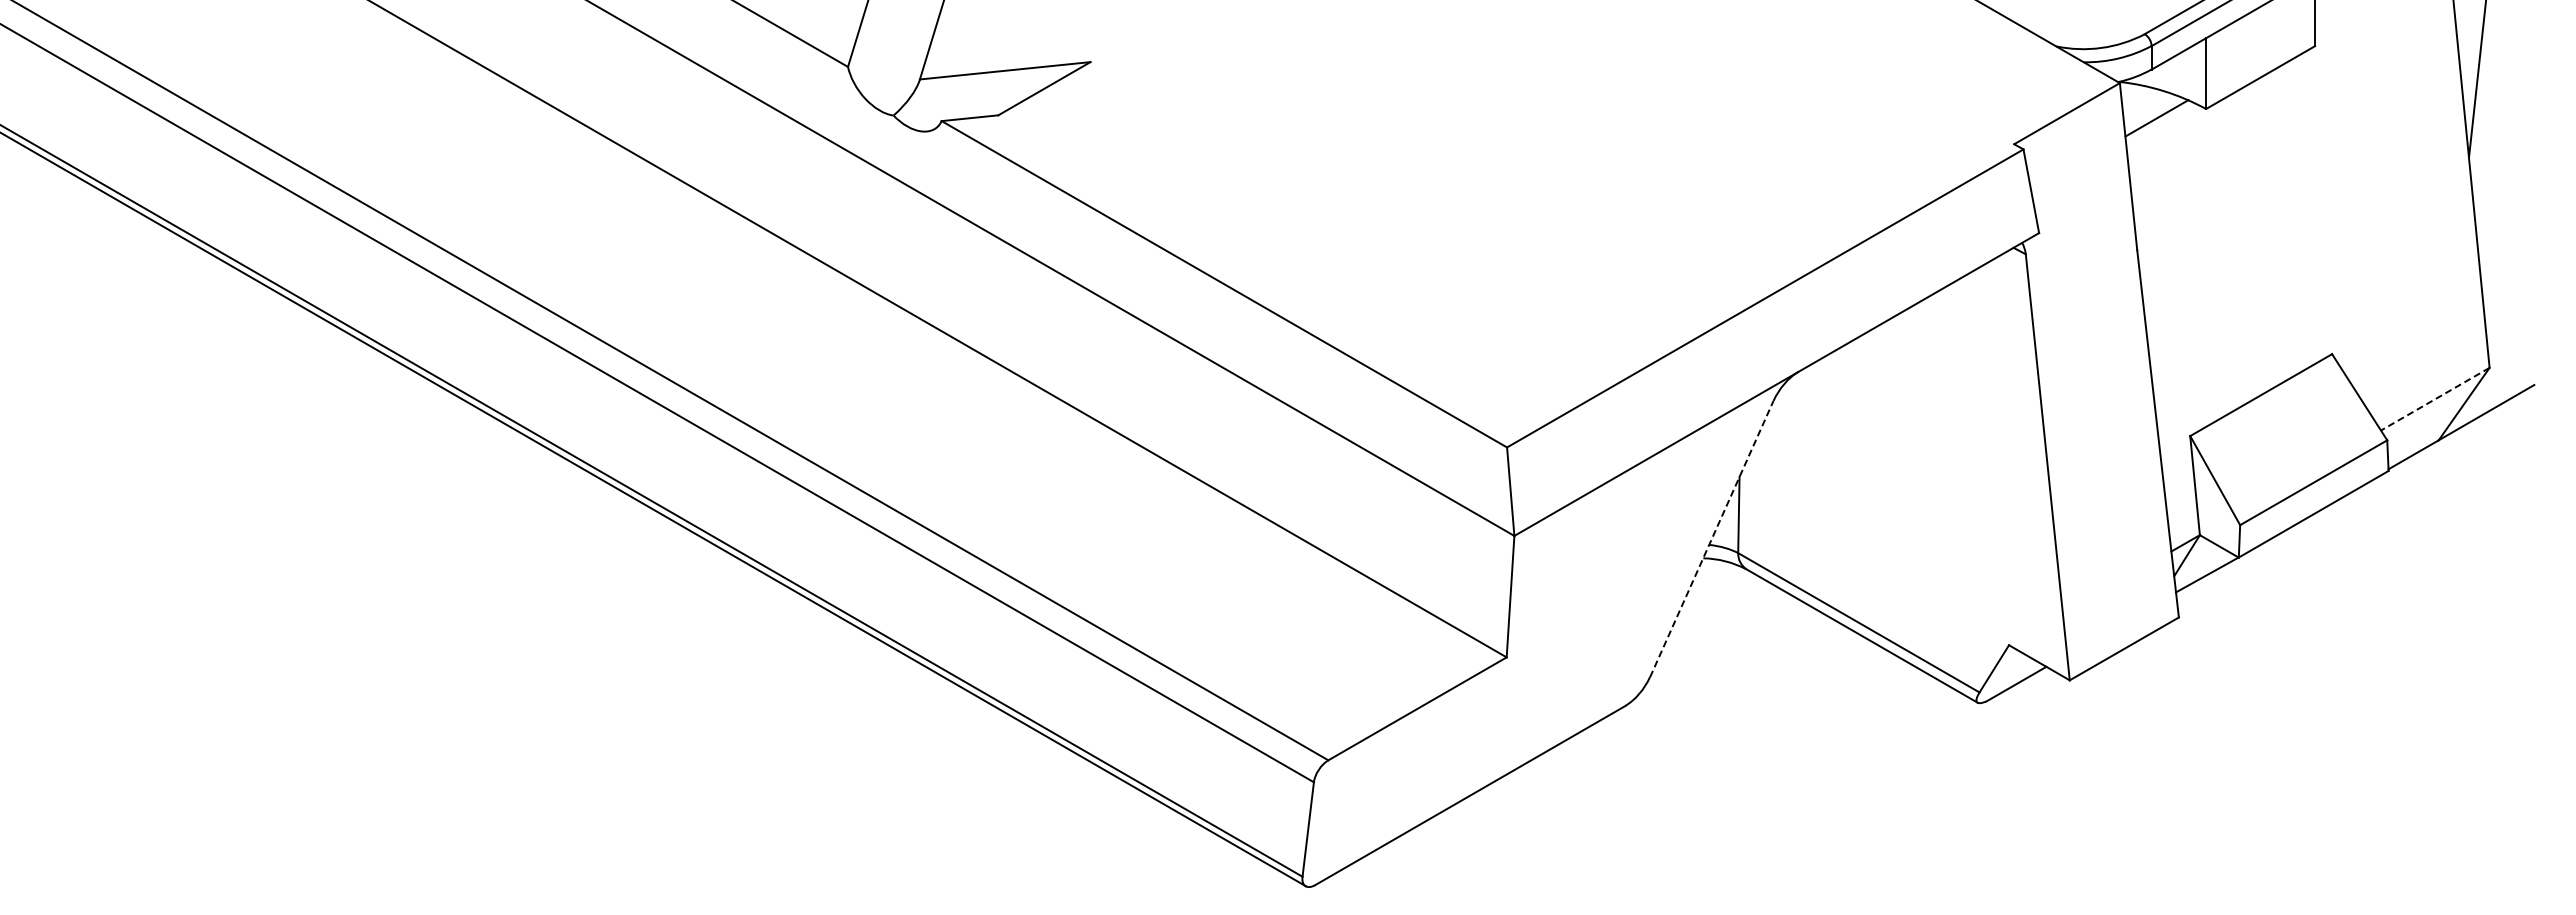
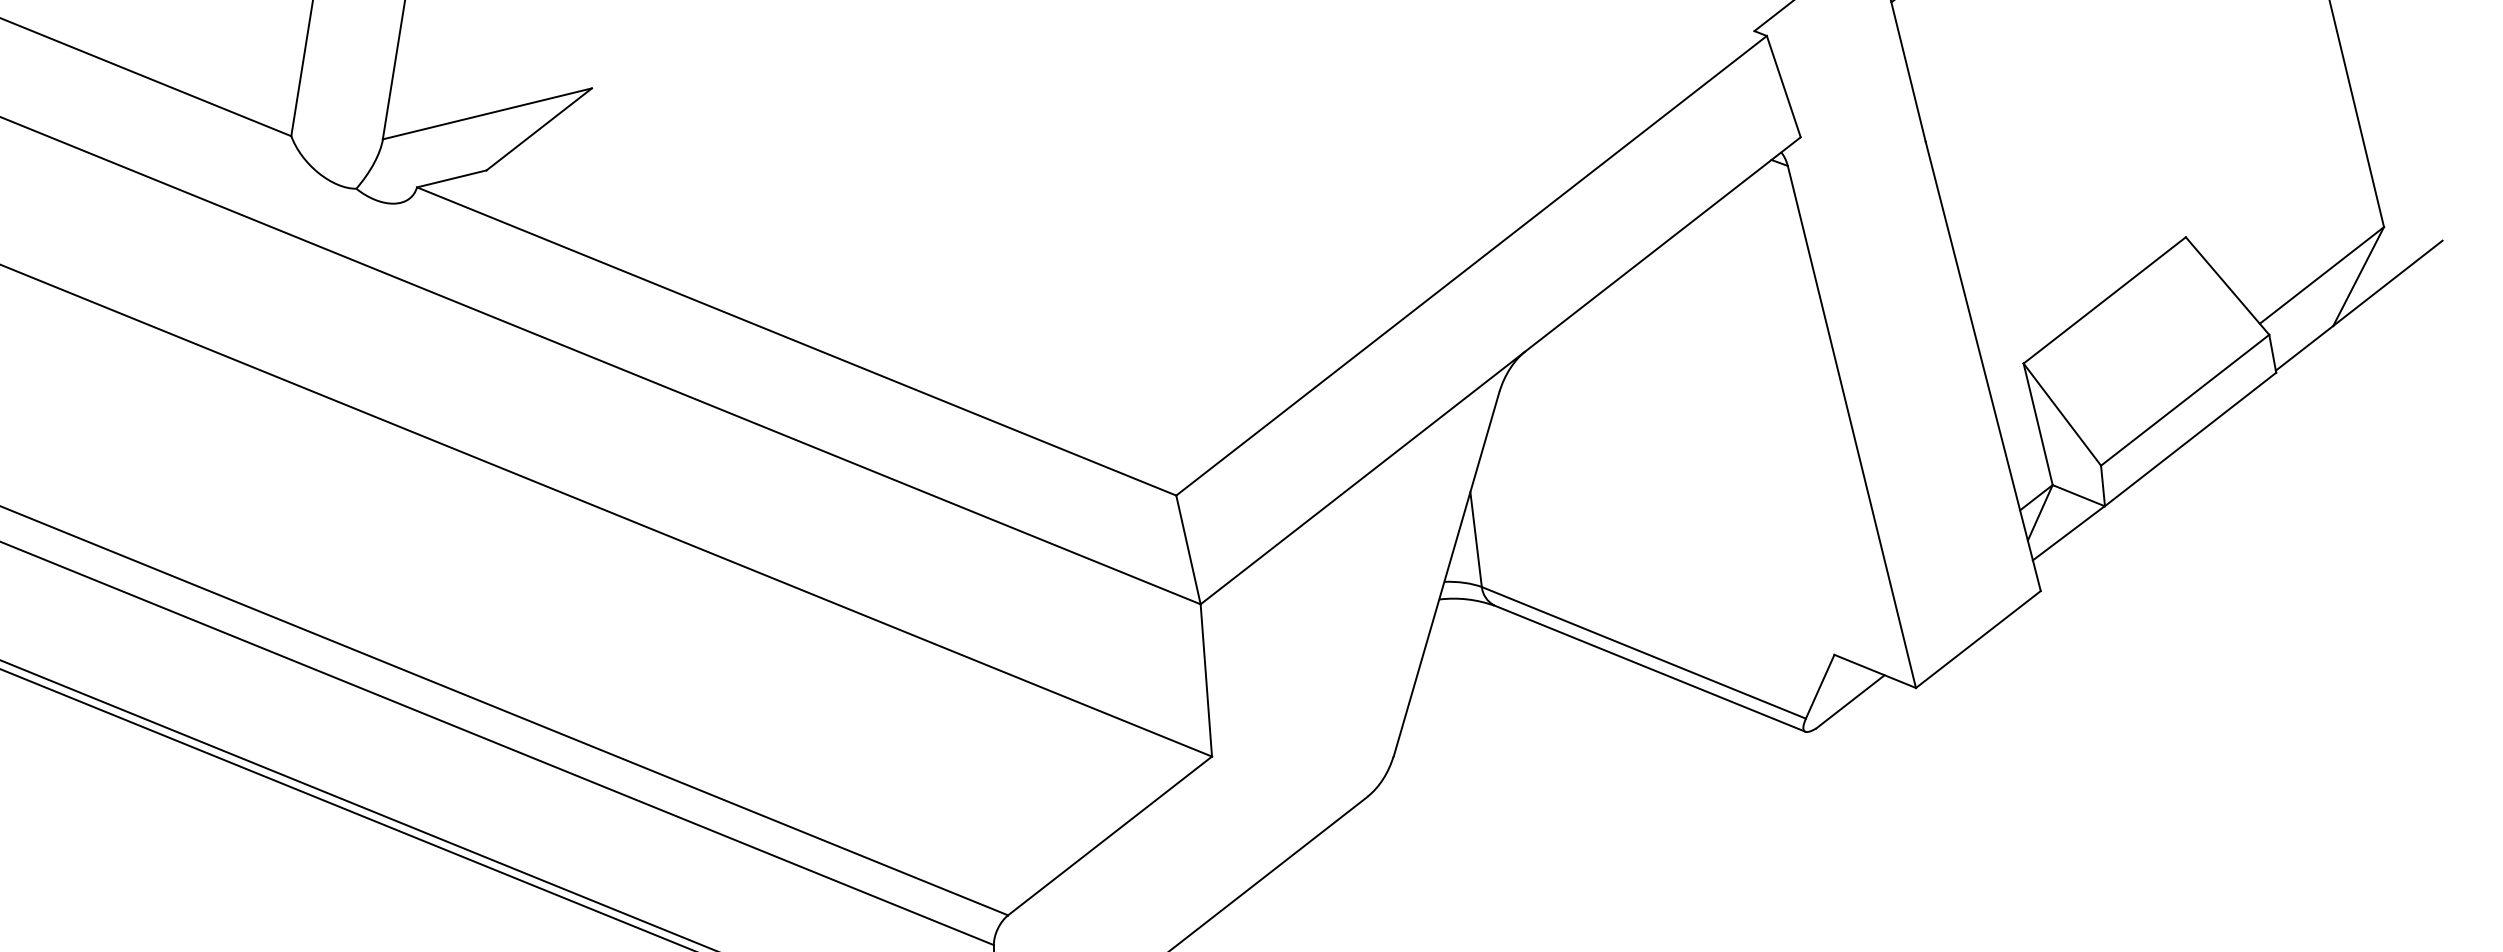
line: (2435, 399) -> (2322, 275), dashed -> solid
line: (1712, 538) -> (1447, 573), dashed -> solid

